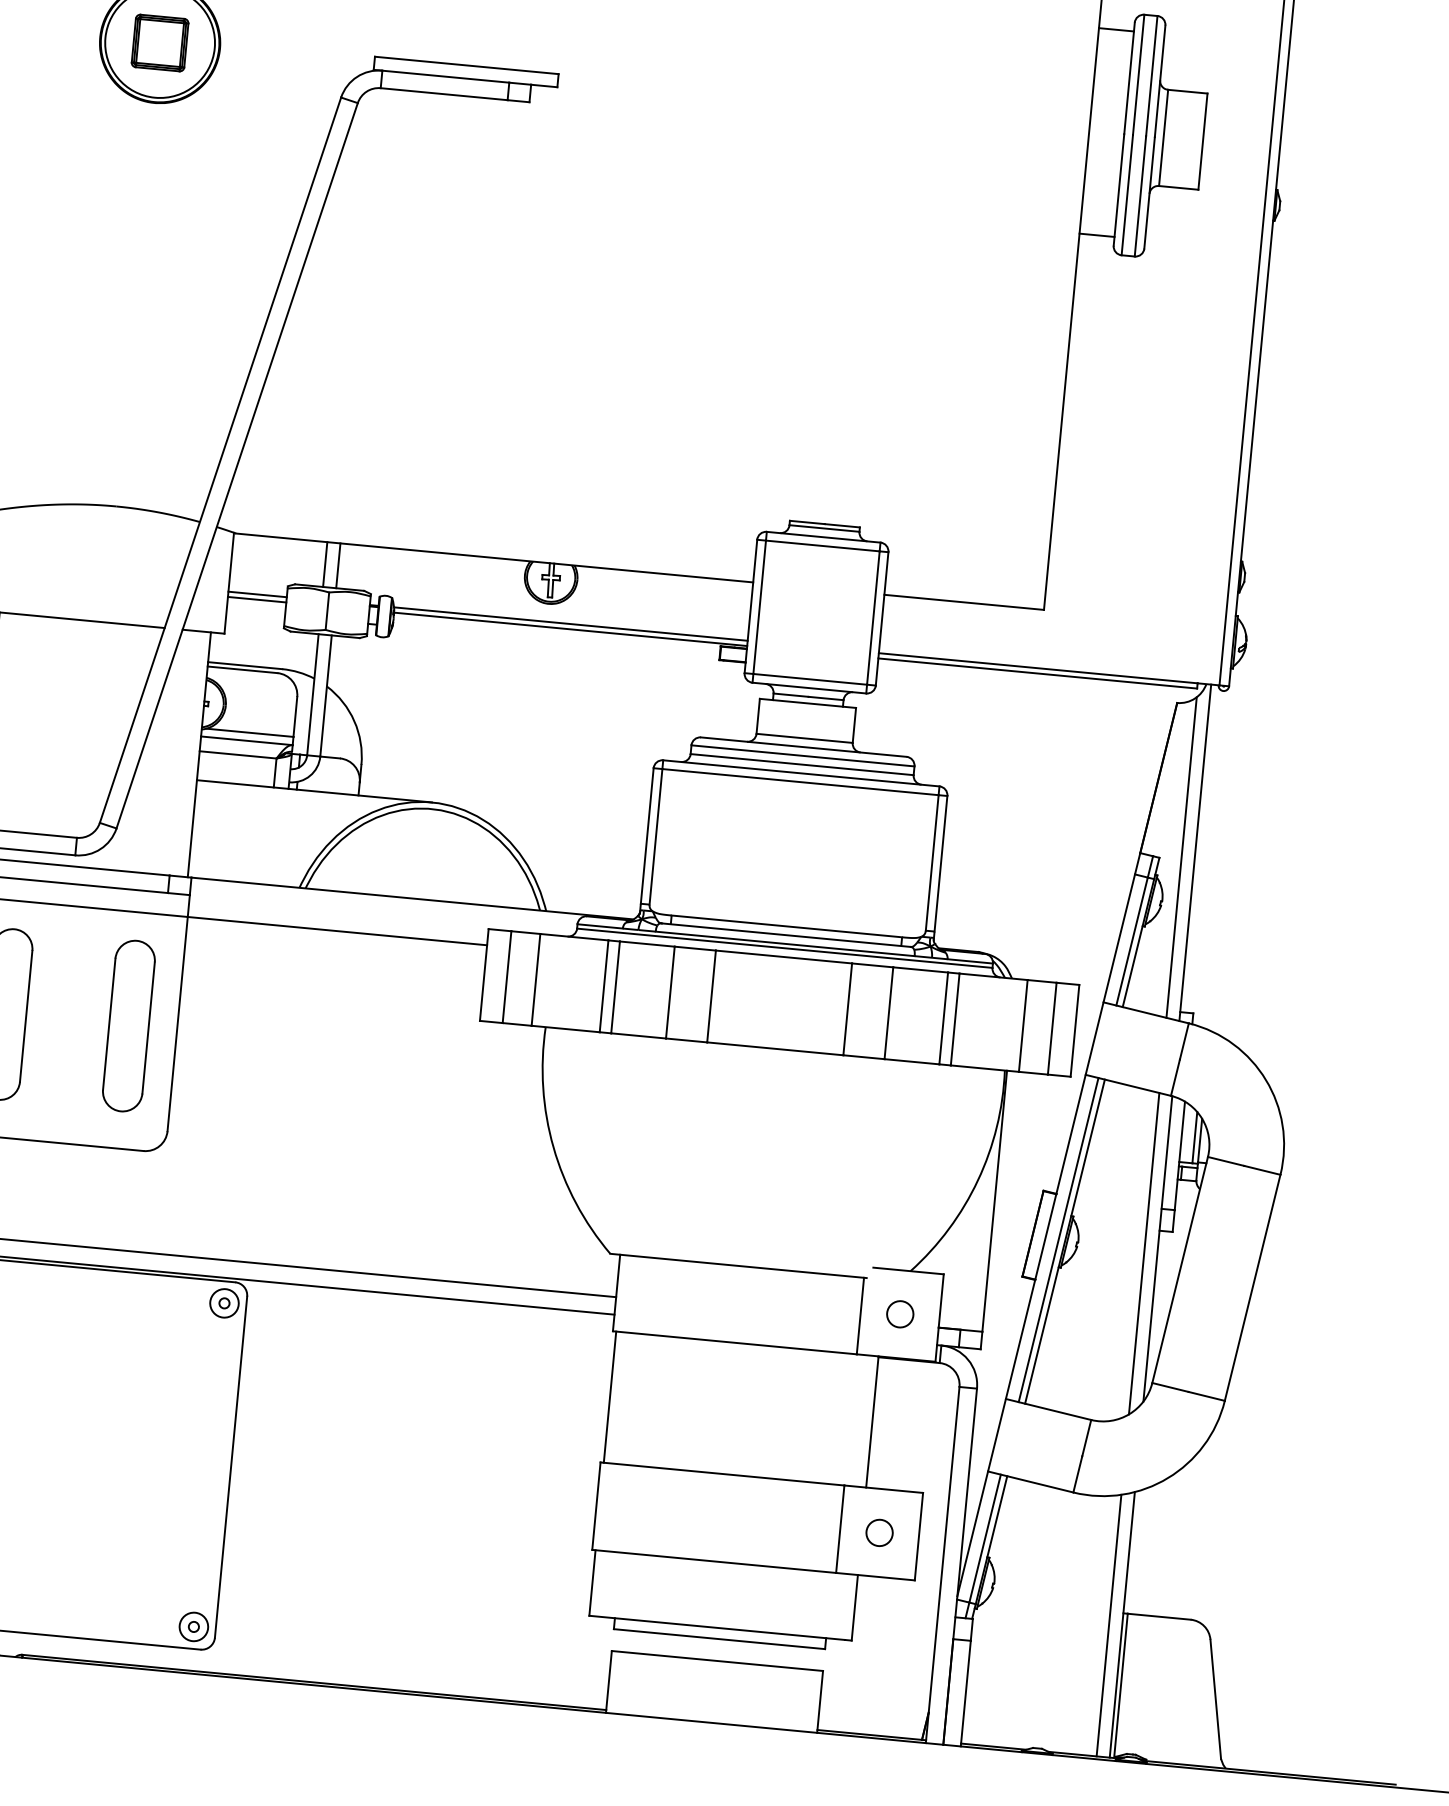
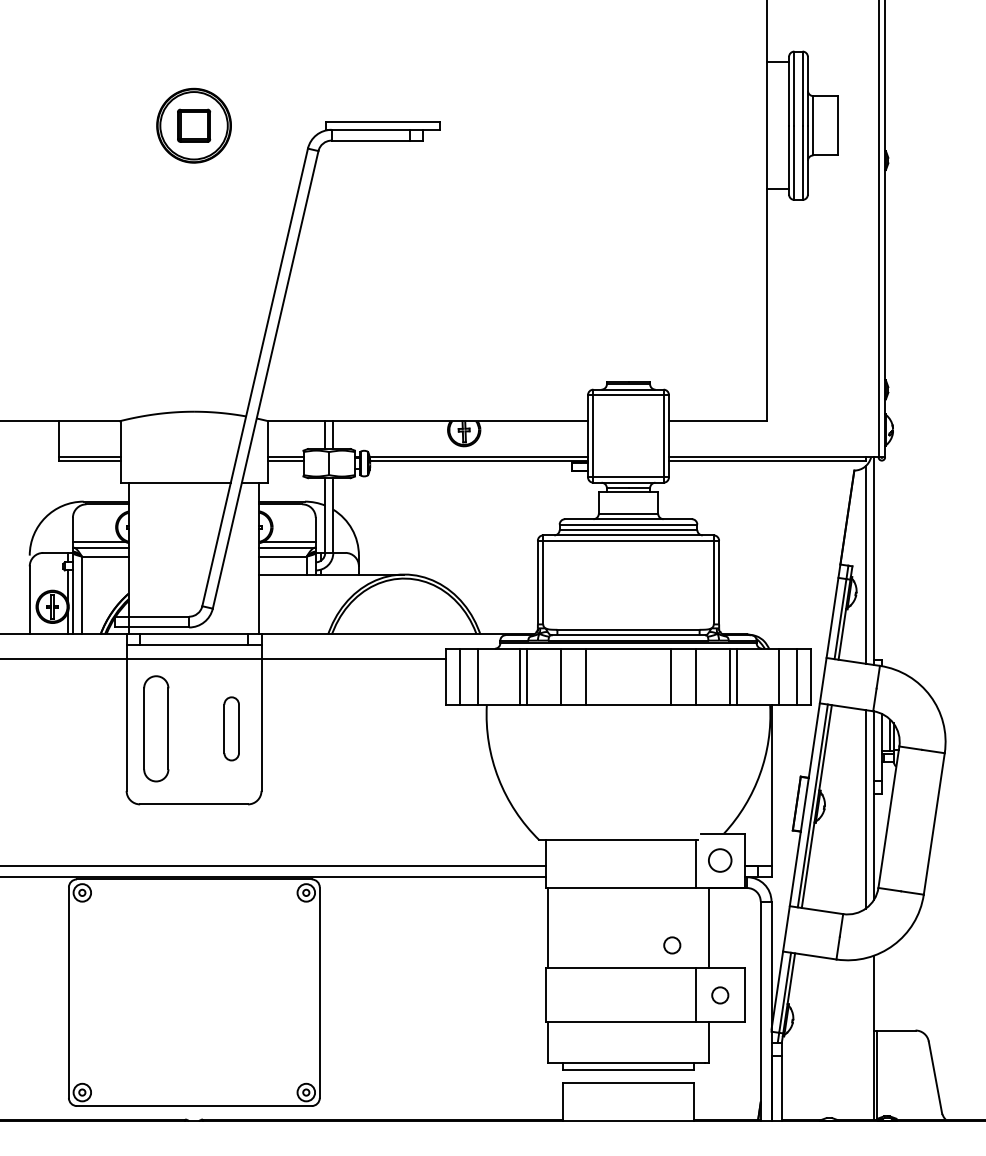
part: (128, 1025) -> (231, 728), size x0.6
circle: (900, 1314) -> (720, 860), size x1.4
circle: (809, 1444) -> (672, 945), added
line: (1108, 1624) -> (865, 1038), removed

